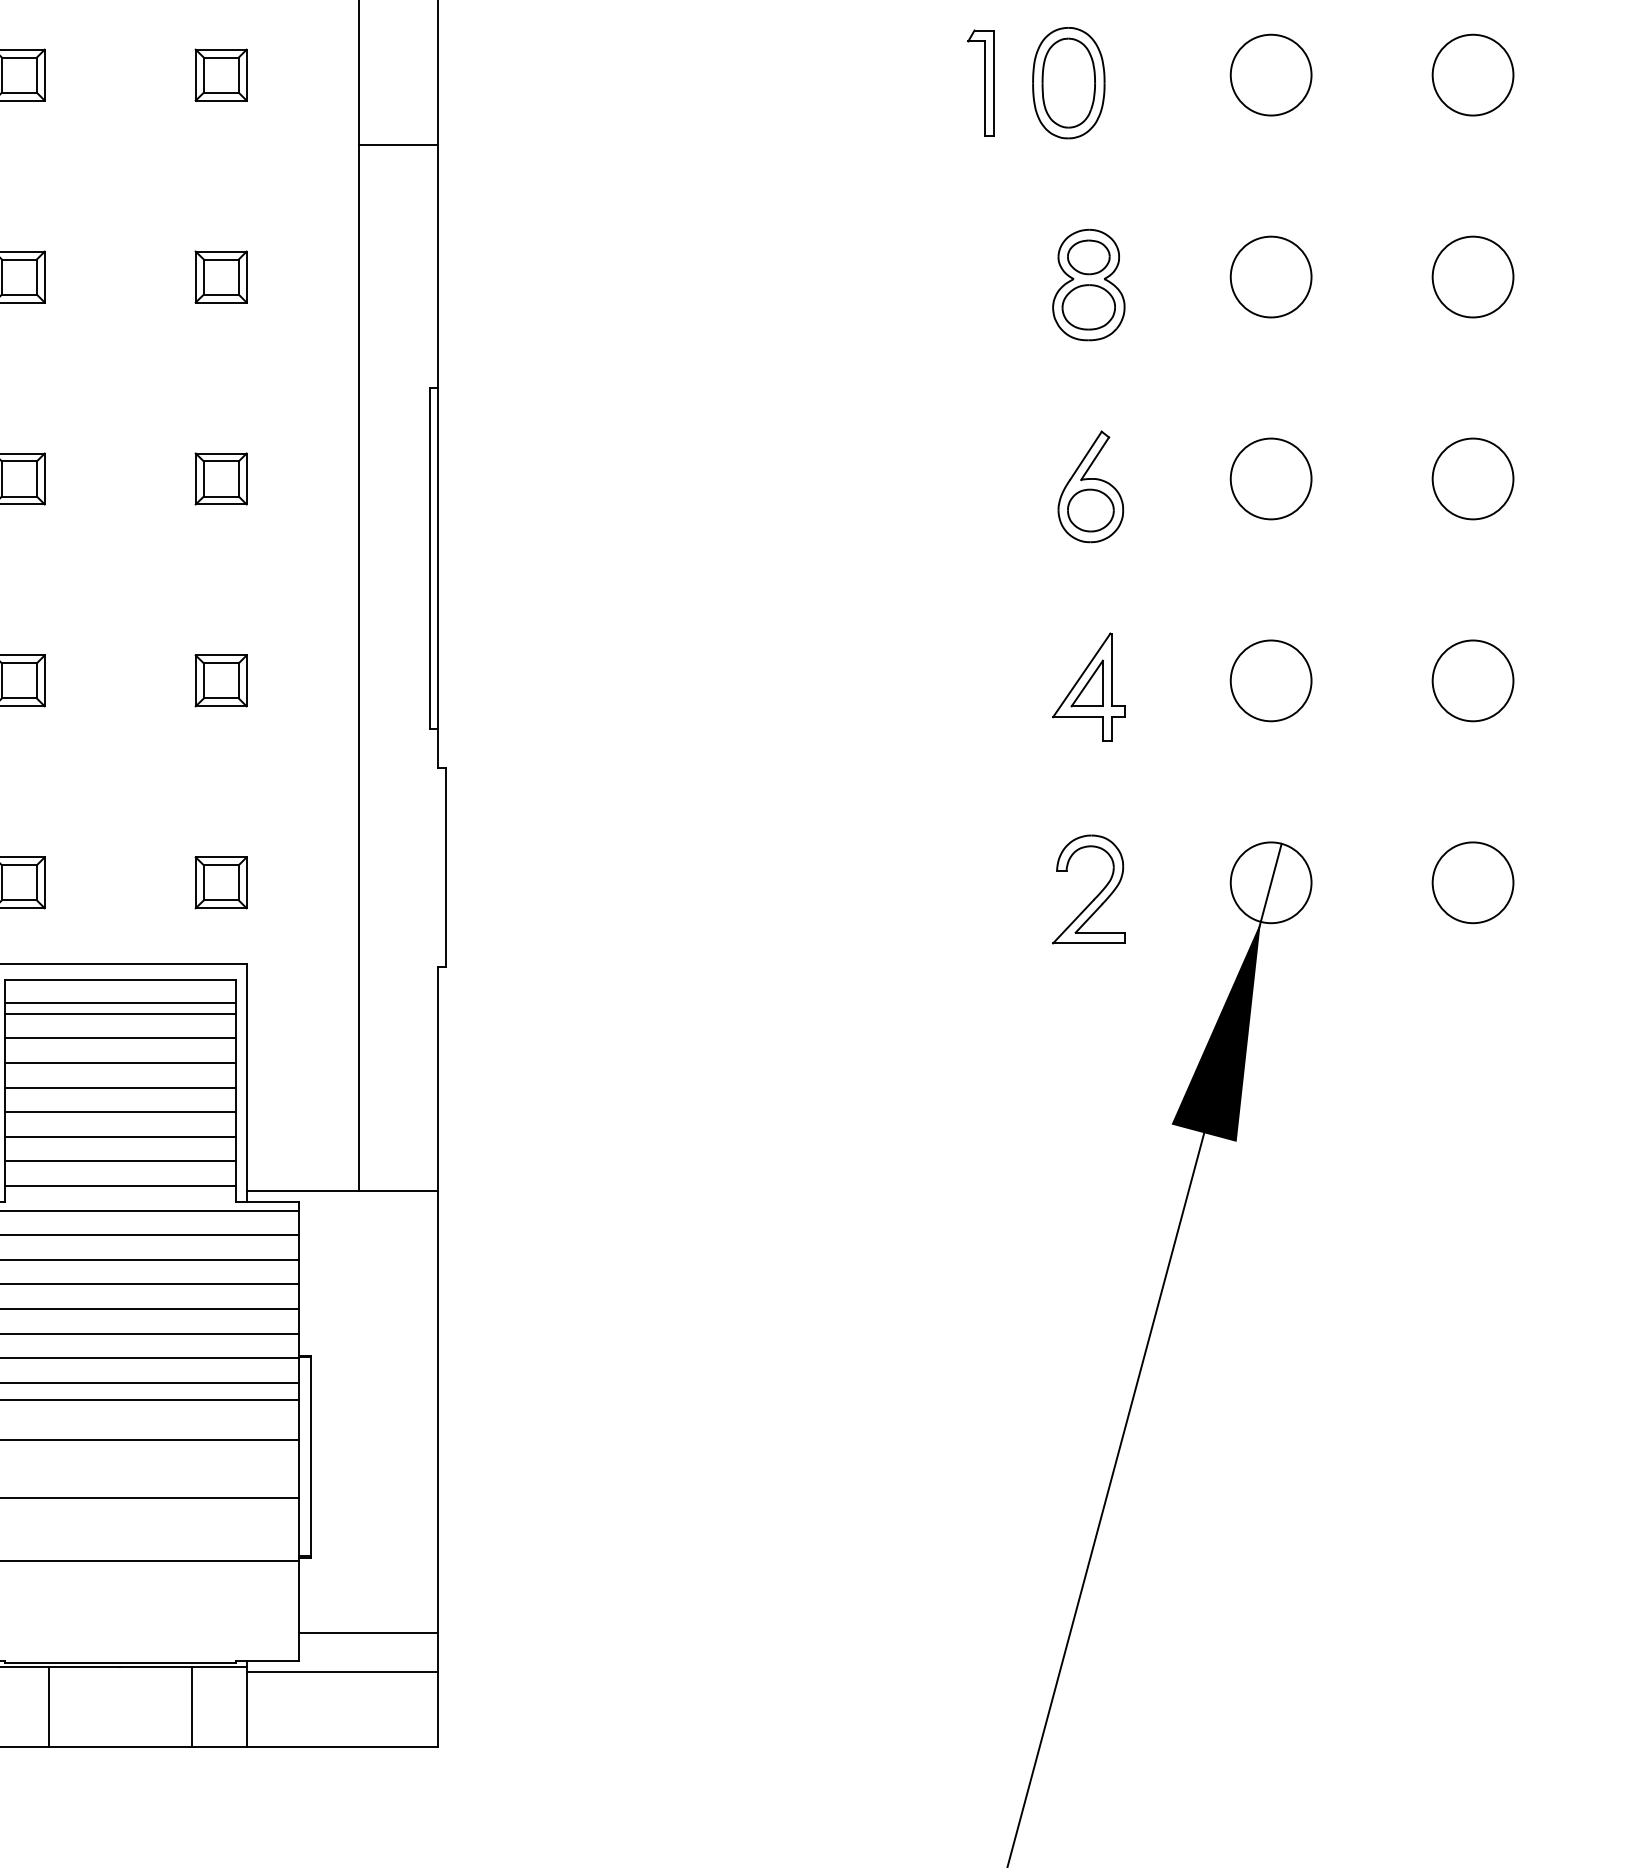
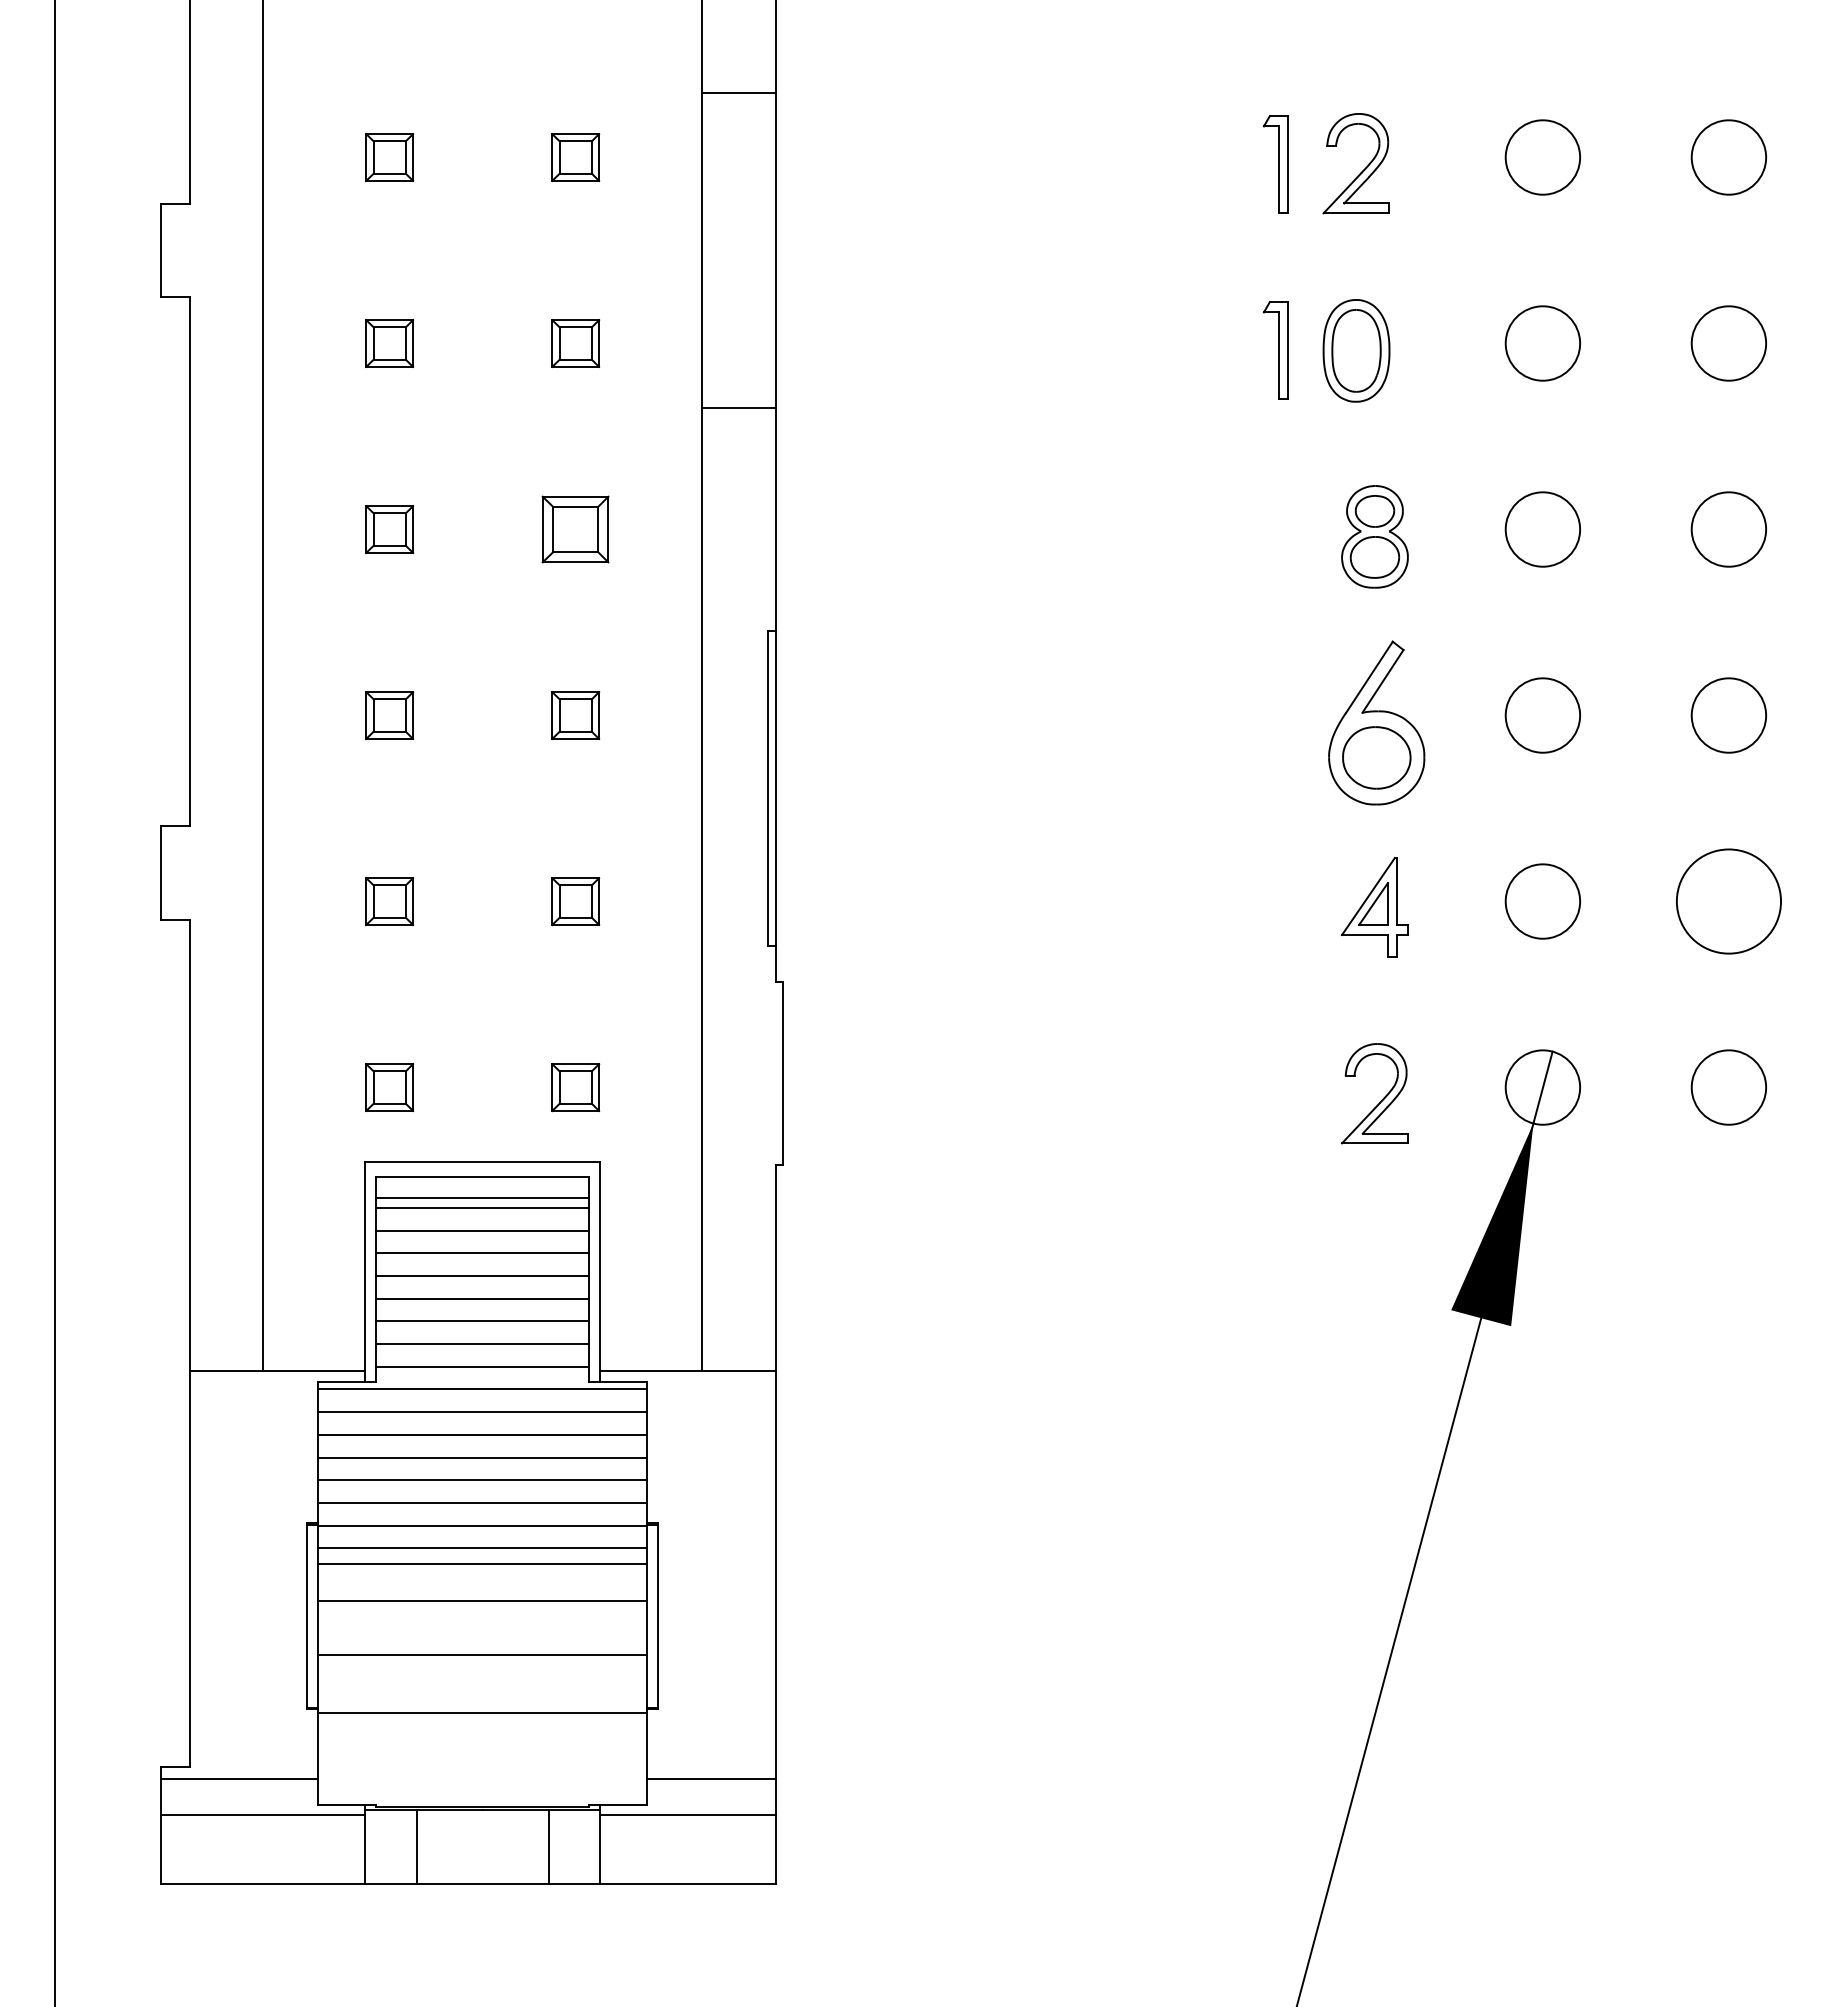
part: (221, 277) -> (575, 529), size x1.4
part: (1090, 486) -> (1376, 722), size x1.6
circle: (1472, 680) -> (1728, 901), size x1.4

